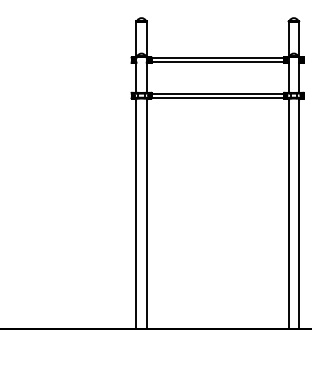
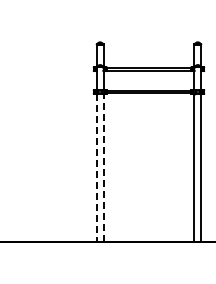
line: (135, 213) -> (96, 167), solid -> dashed
line: (146, 213) -> (103, 167), solid -> dashed

